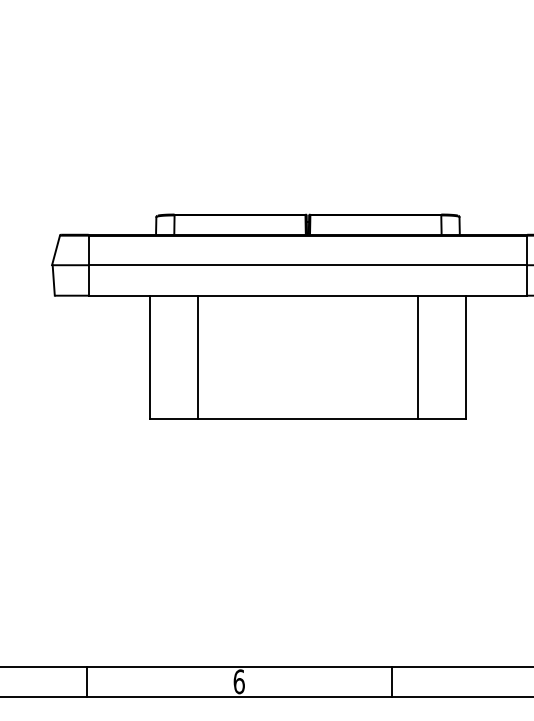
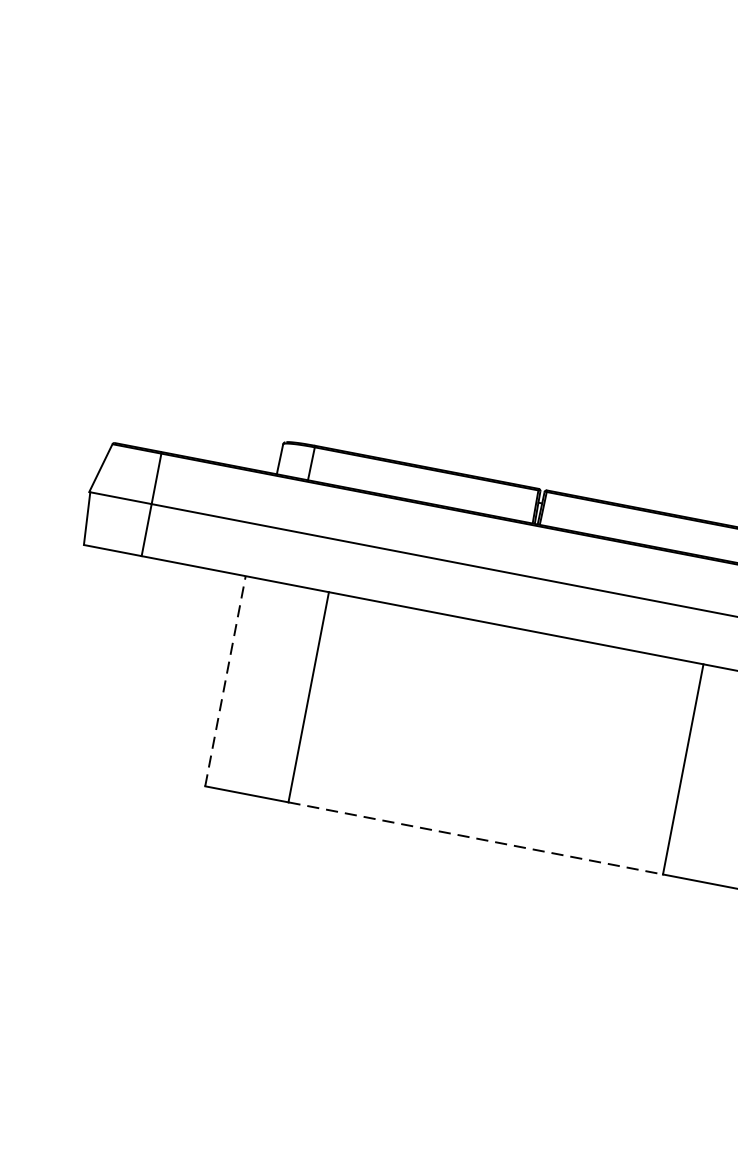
line: (149, 357) -> (225, 681), solid -> dashed
line: (307, 418) -> (475, 837), solid -> dashed

